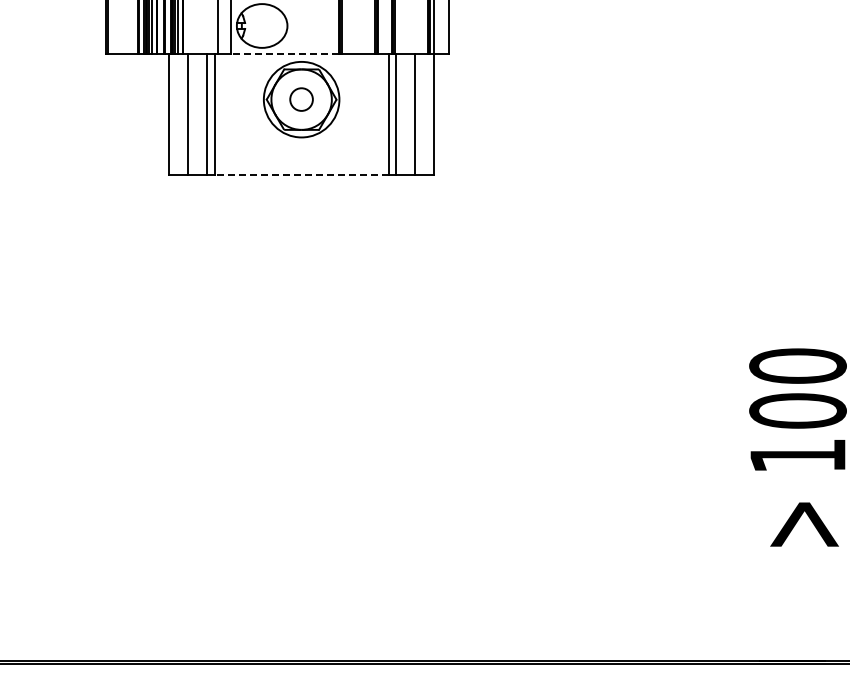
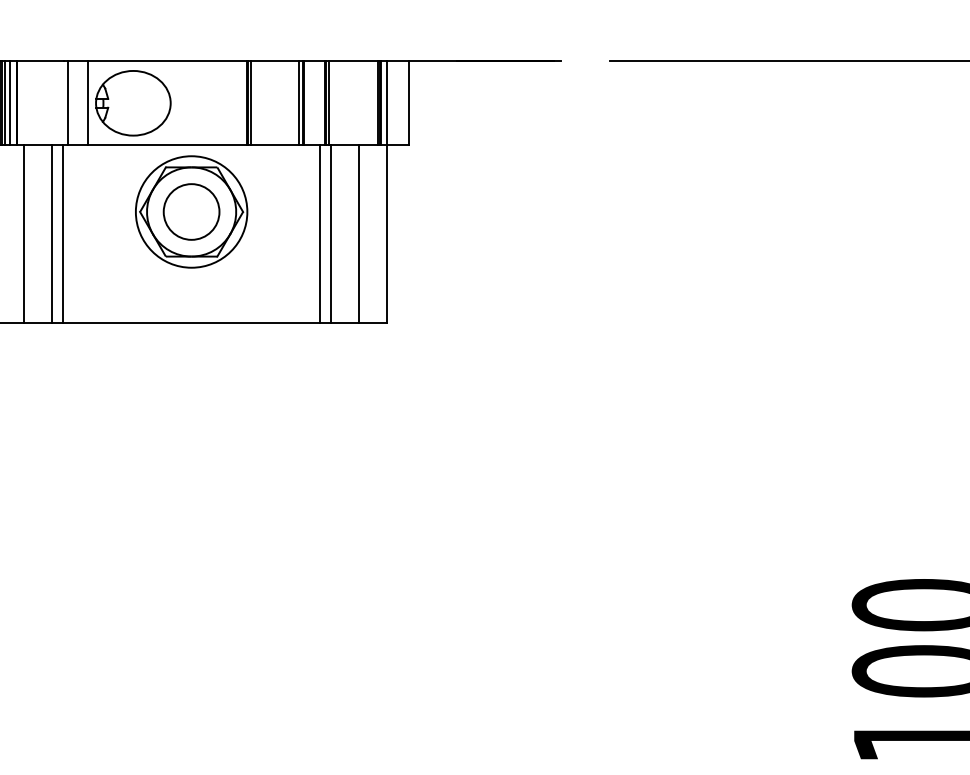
line: (284, 54) -> (166, 145), dashed -> solid
circle: (301, 99) -> (191, 211), size x1.67
line: (301, 175) -> (191, 323), dashed -> solid

